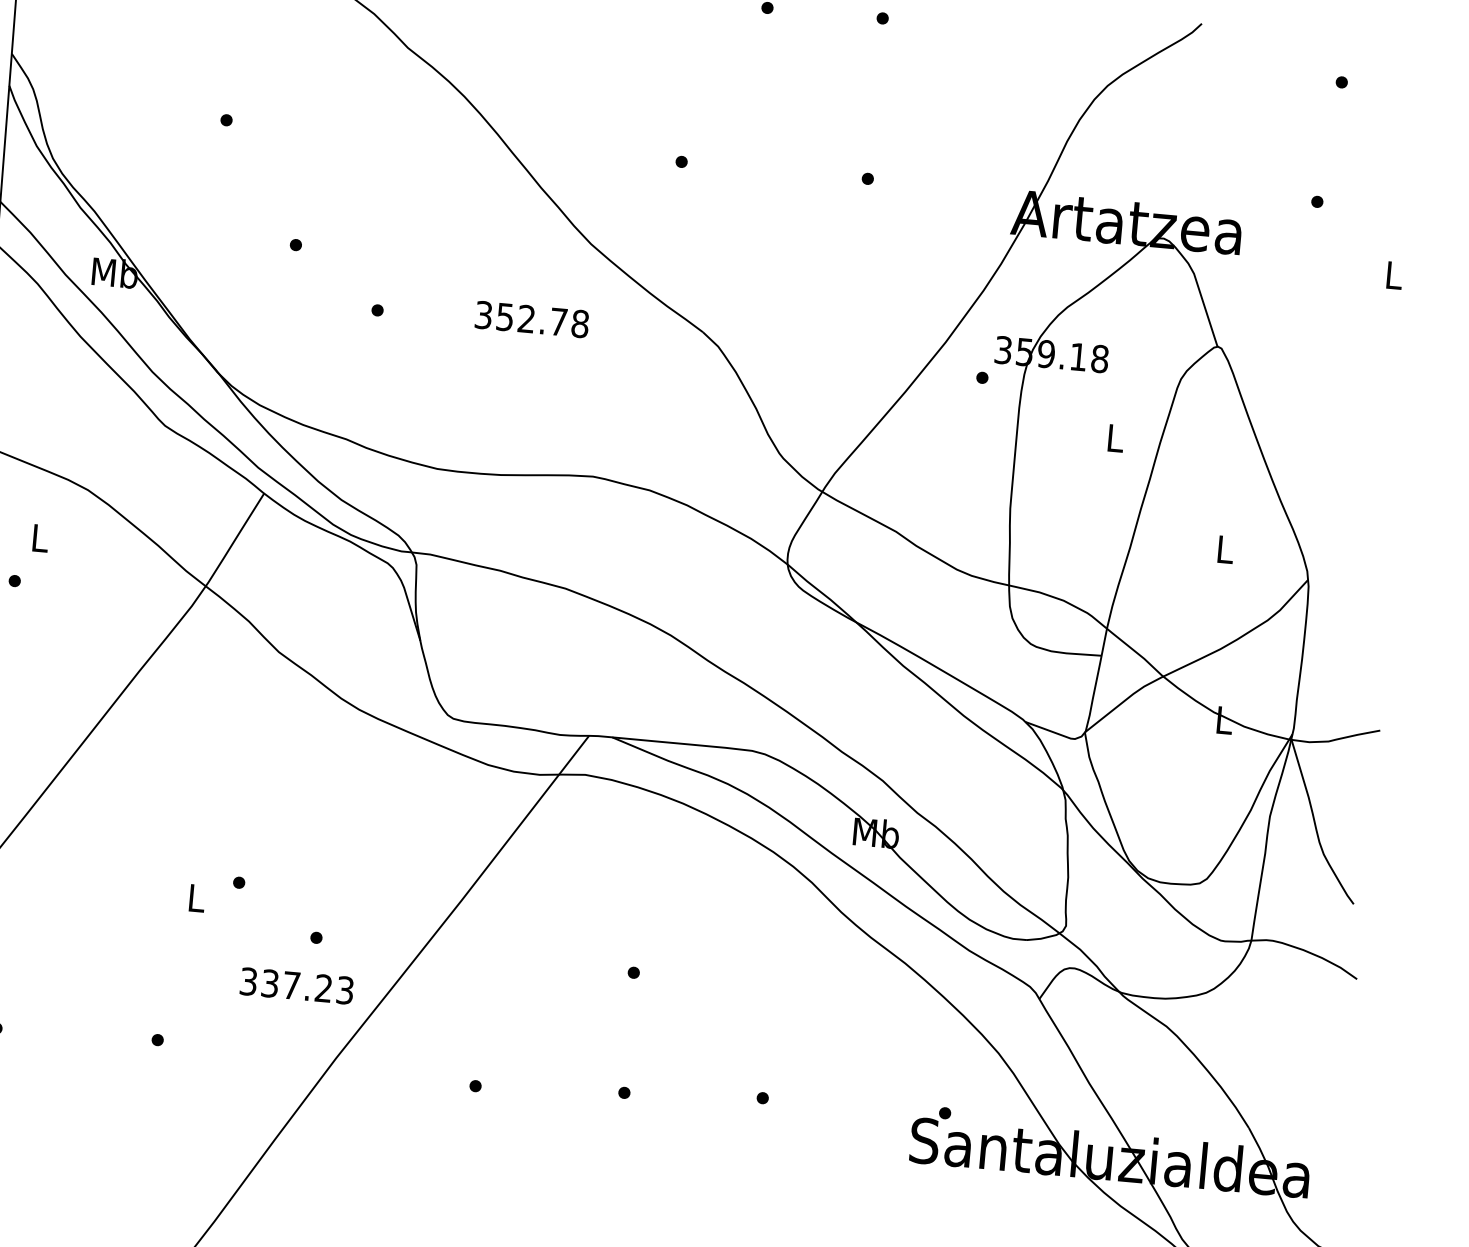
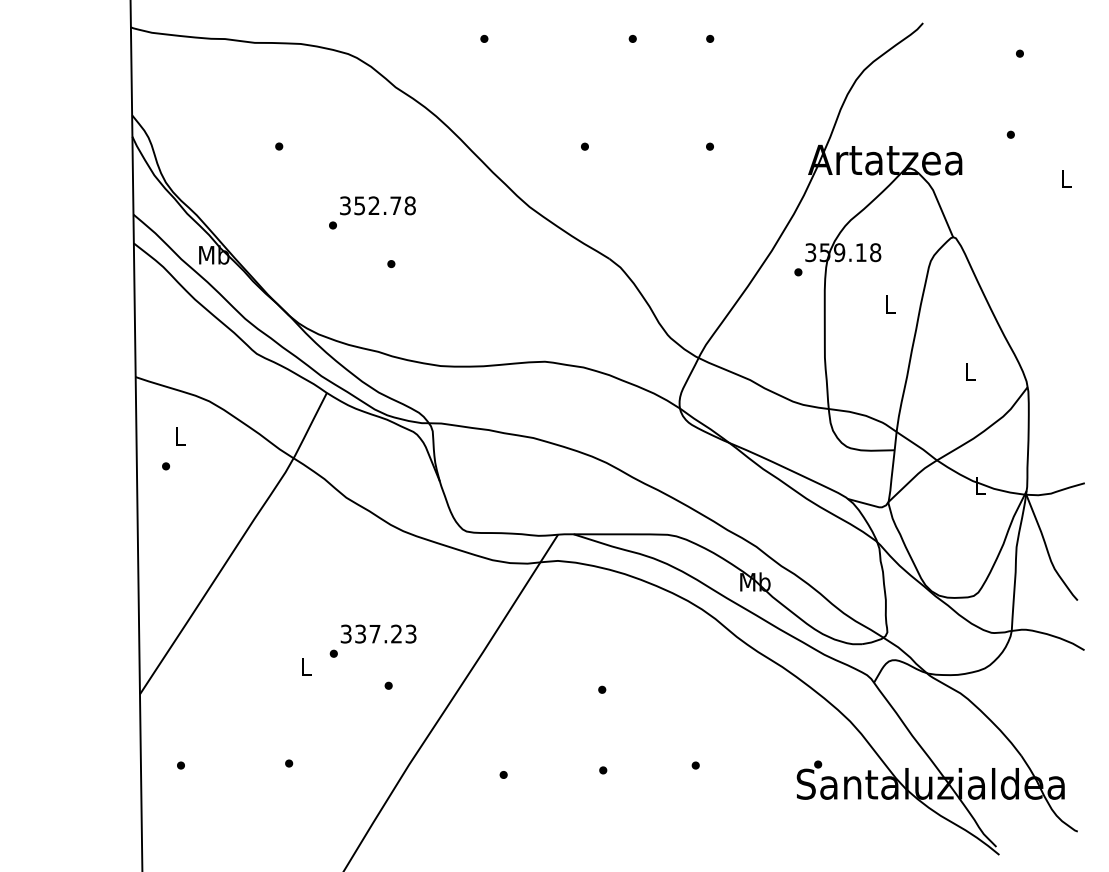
text: (531, 319) -> (377, 205), moved
text: (296, 985) -> (378, 633), moved

